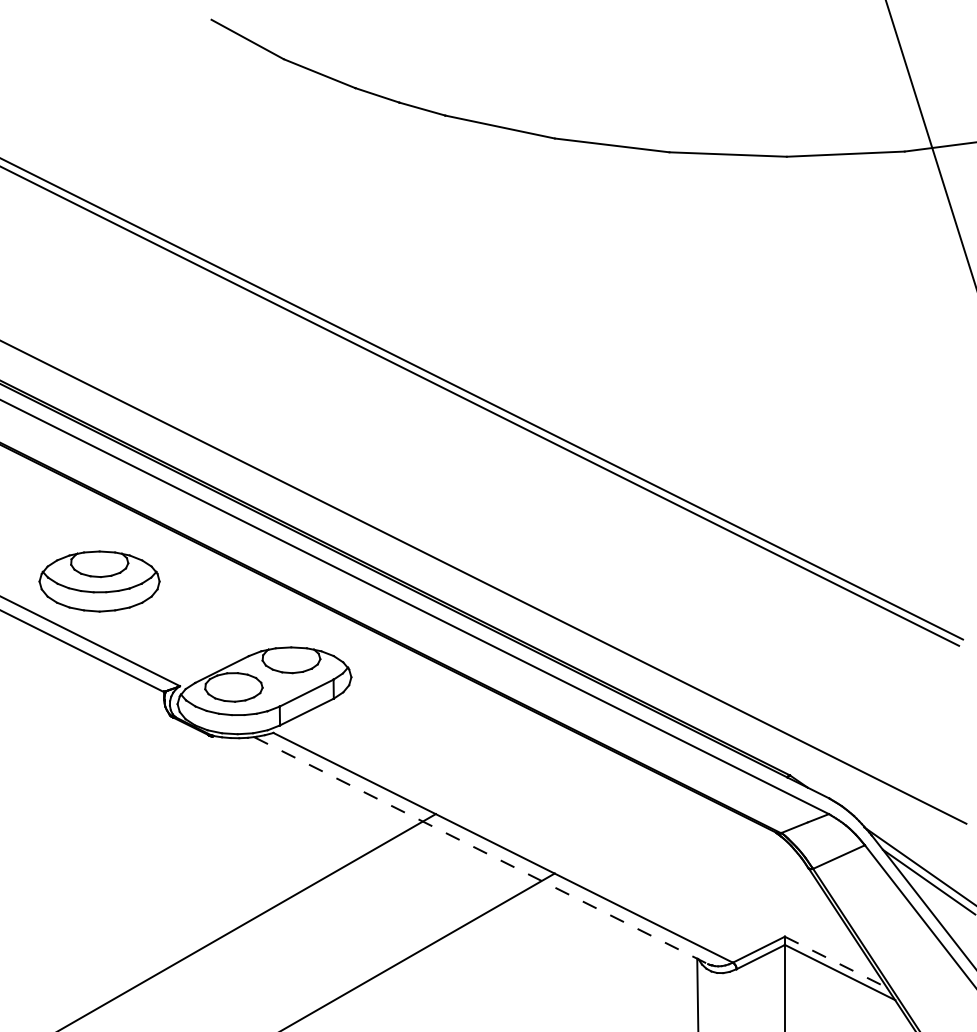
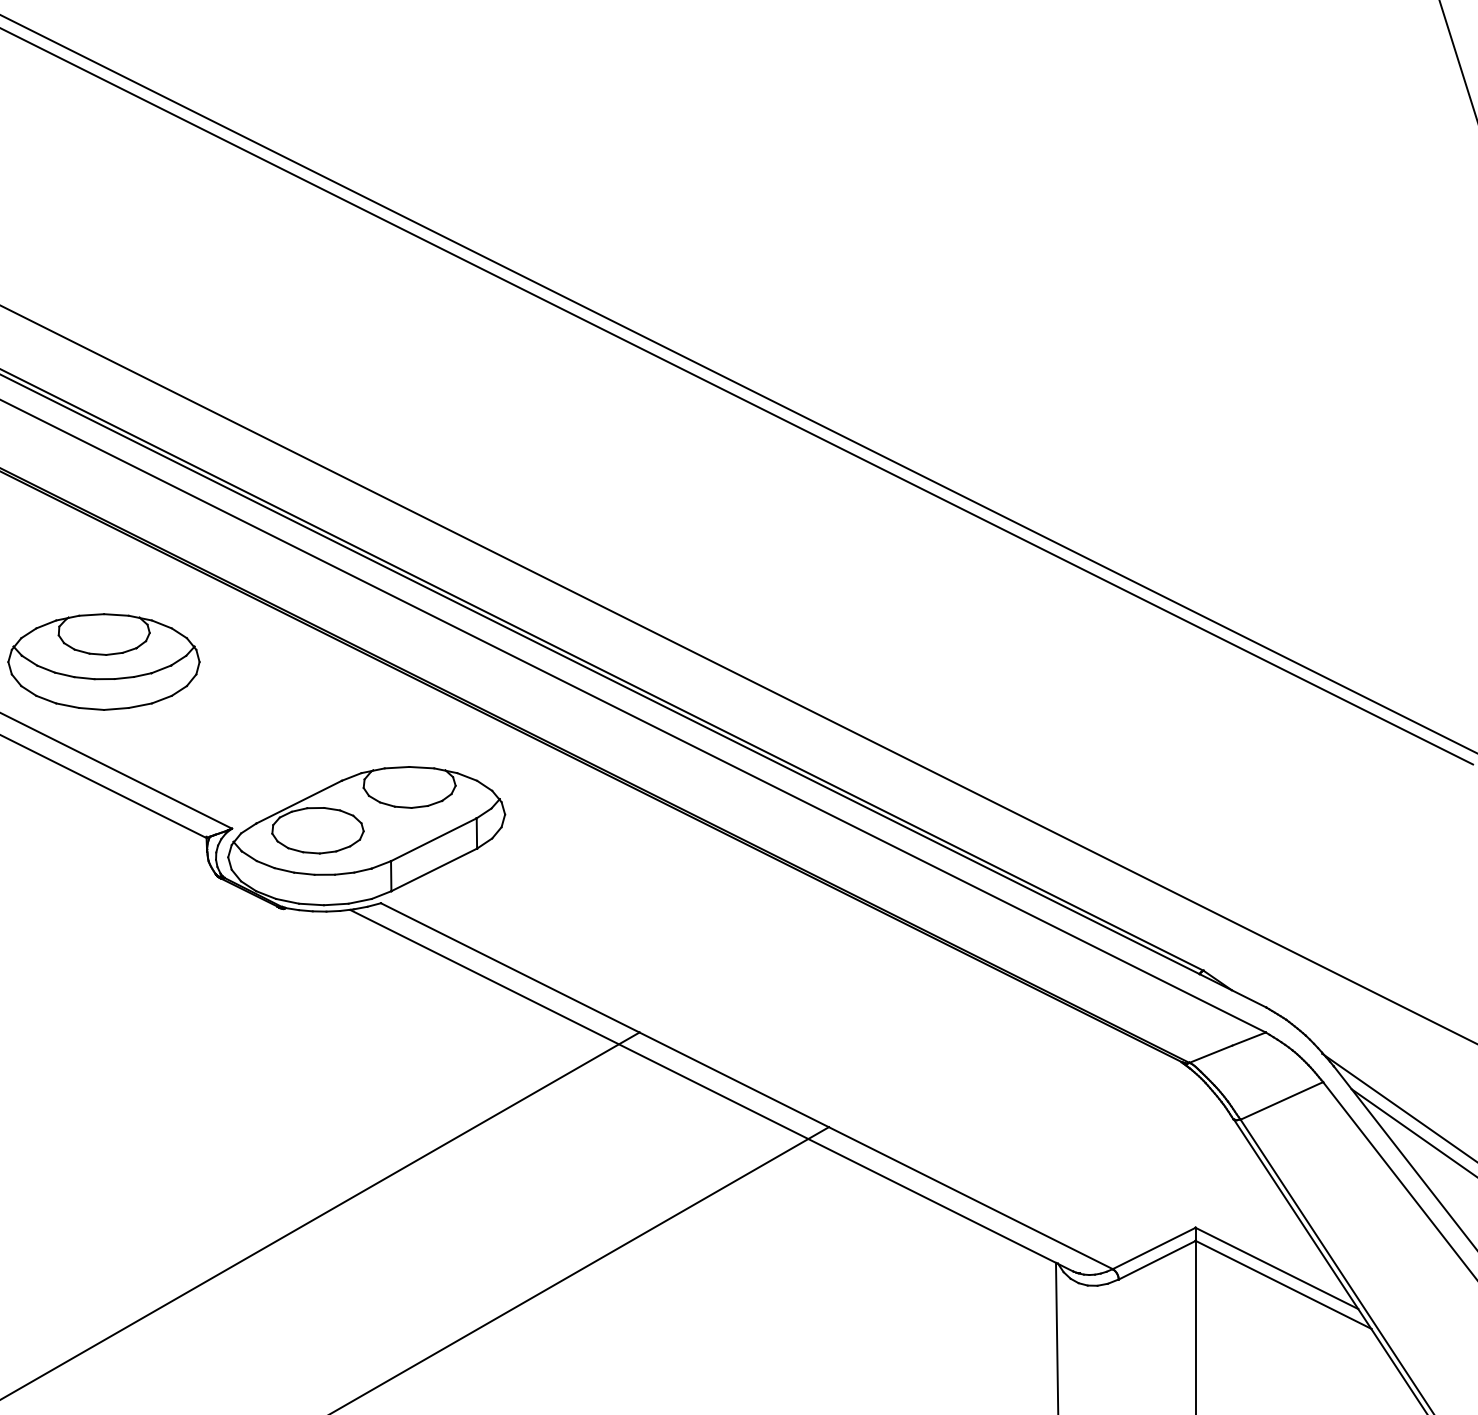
line: (481, 850) -> (712, 1090), dashed -> solid
line: (836, 962) -> (1277, 1268), dashed -> solid

